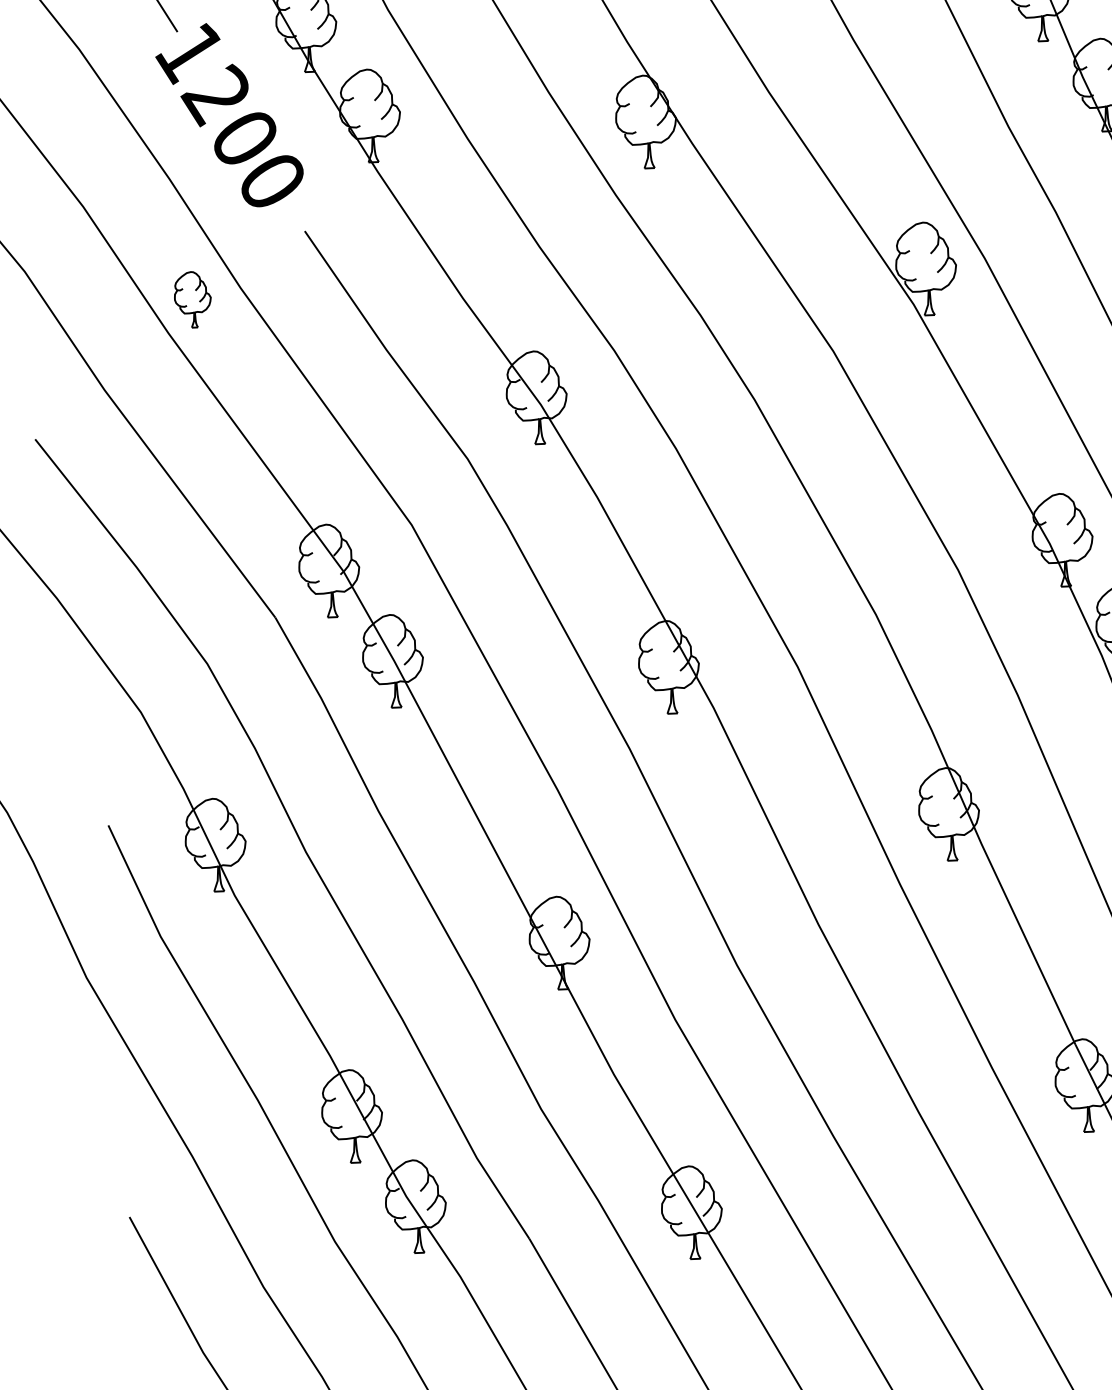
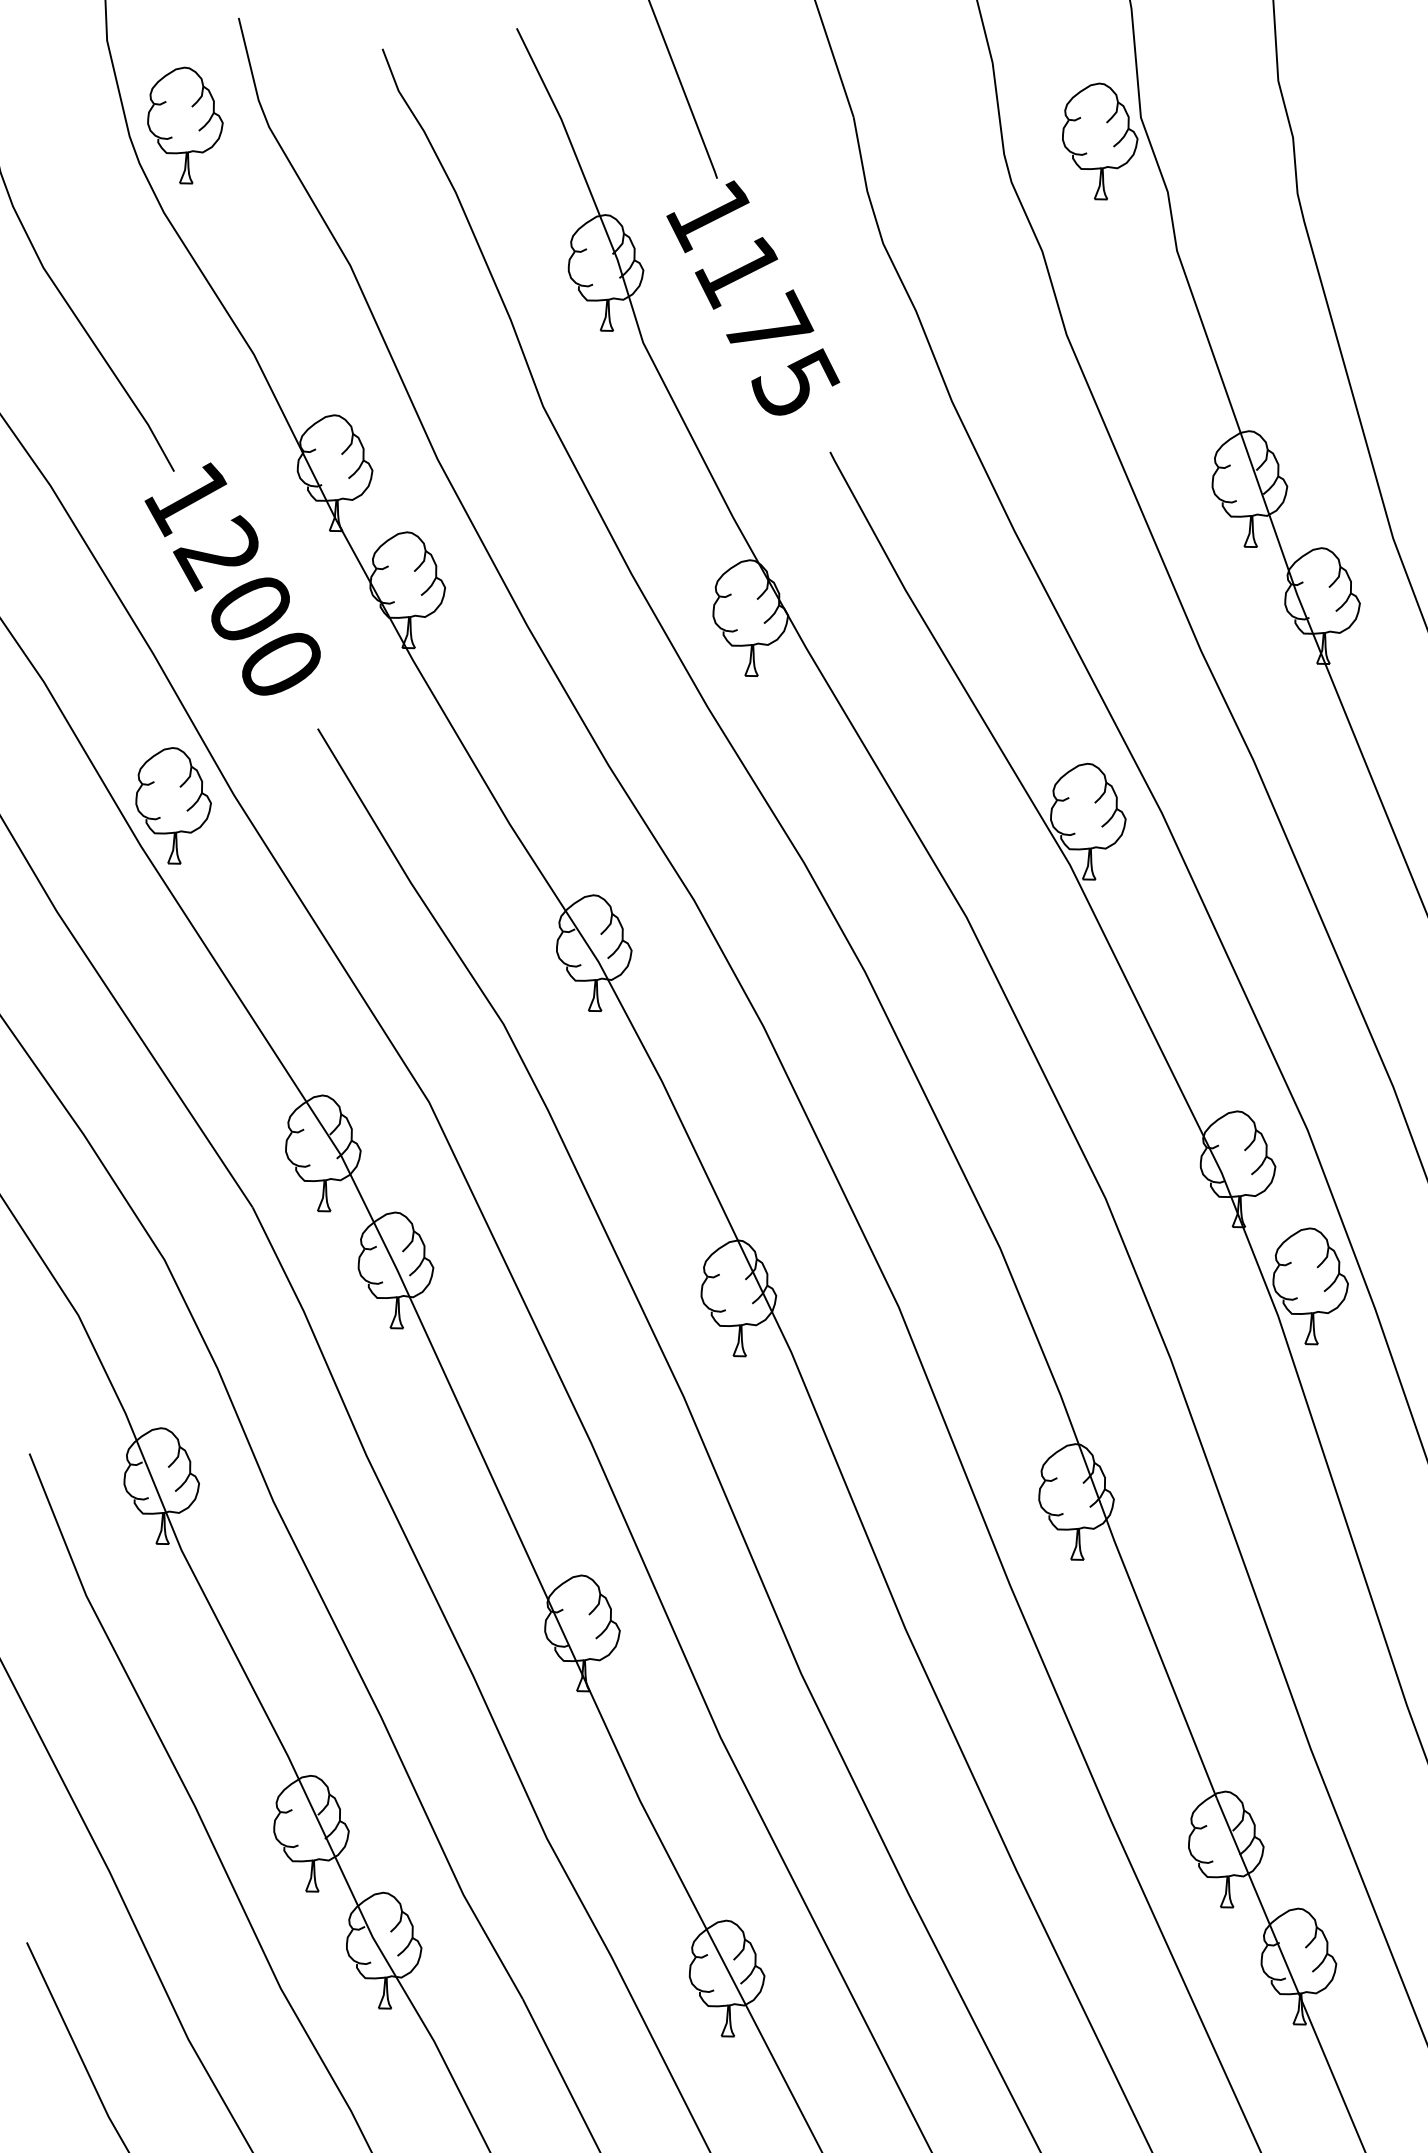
part: (192, 299) -> (173, 805), size x1.67

